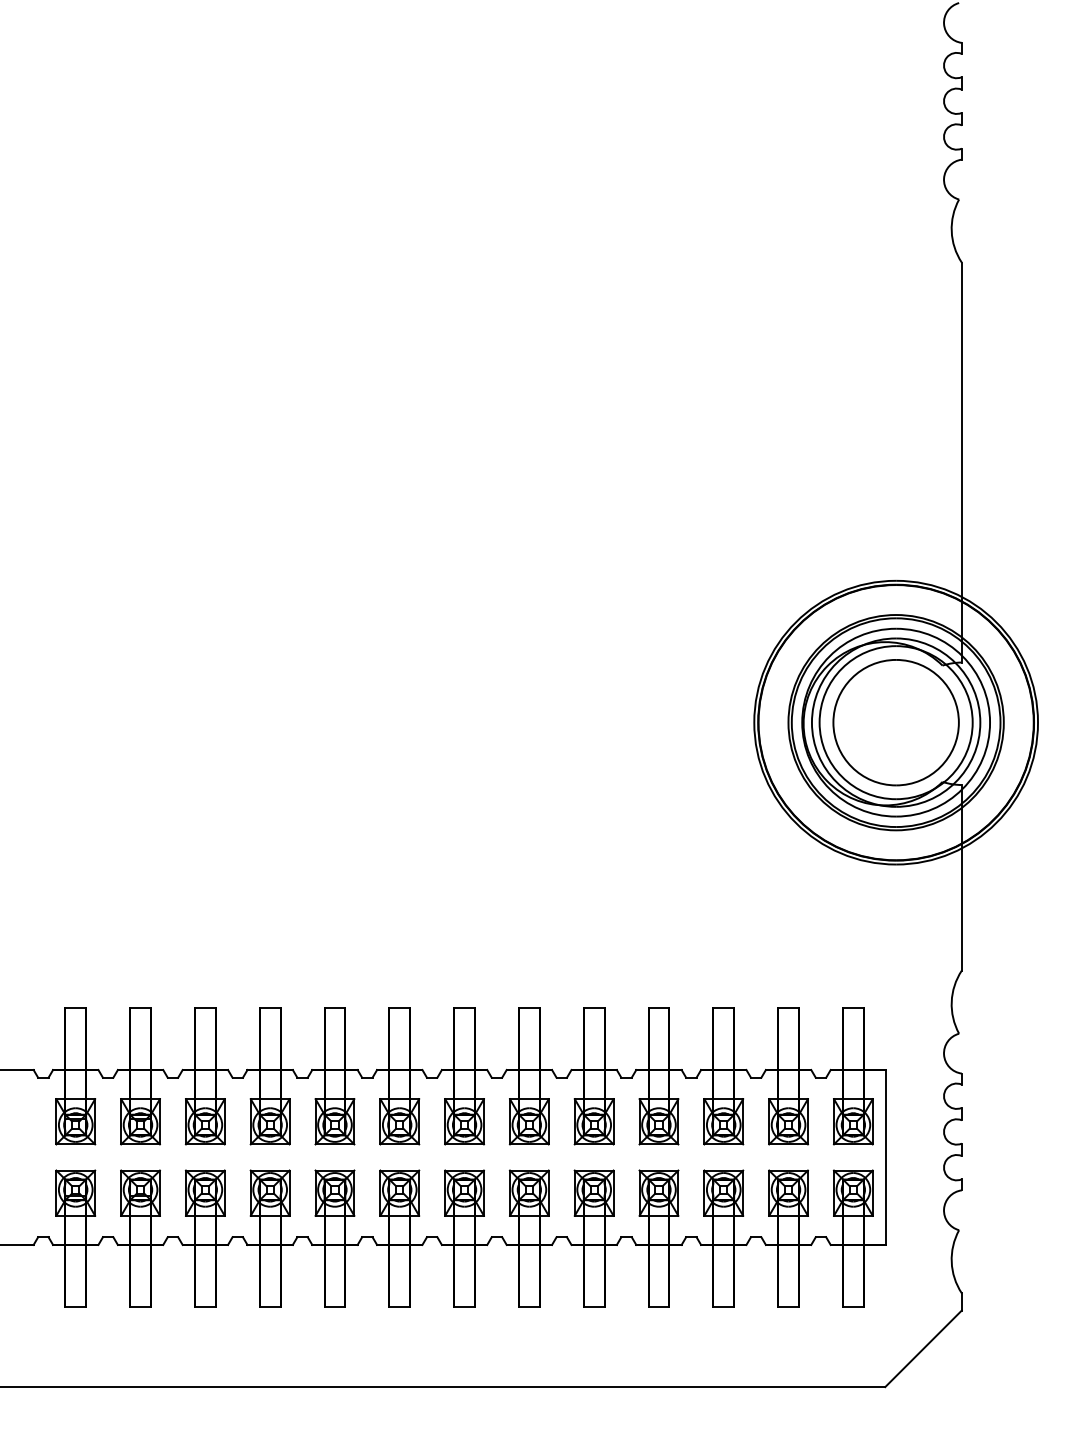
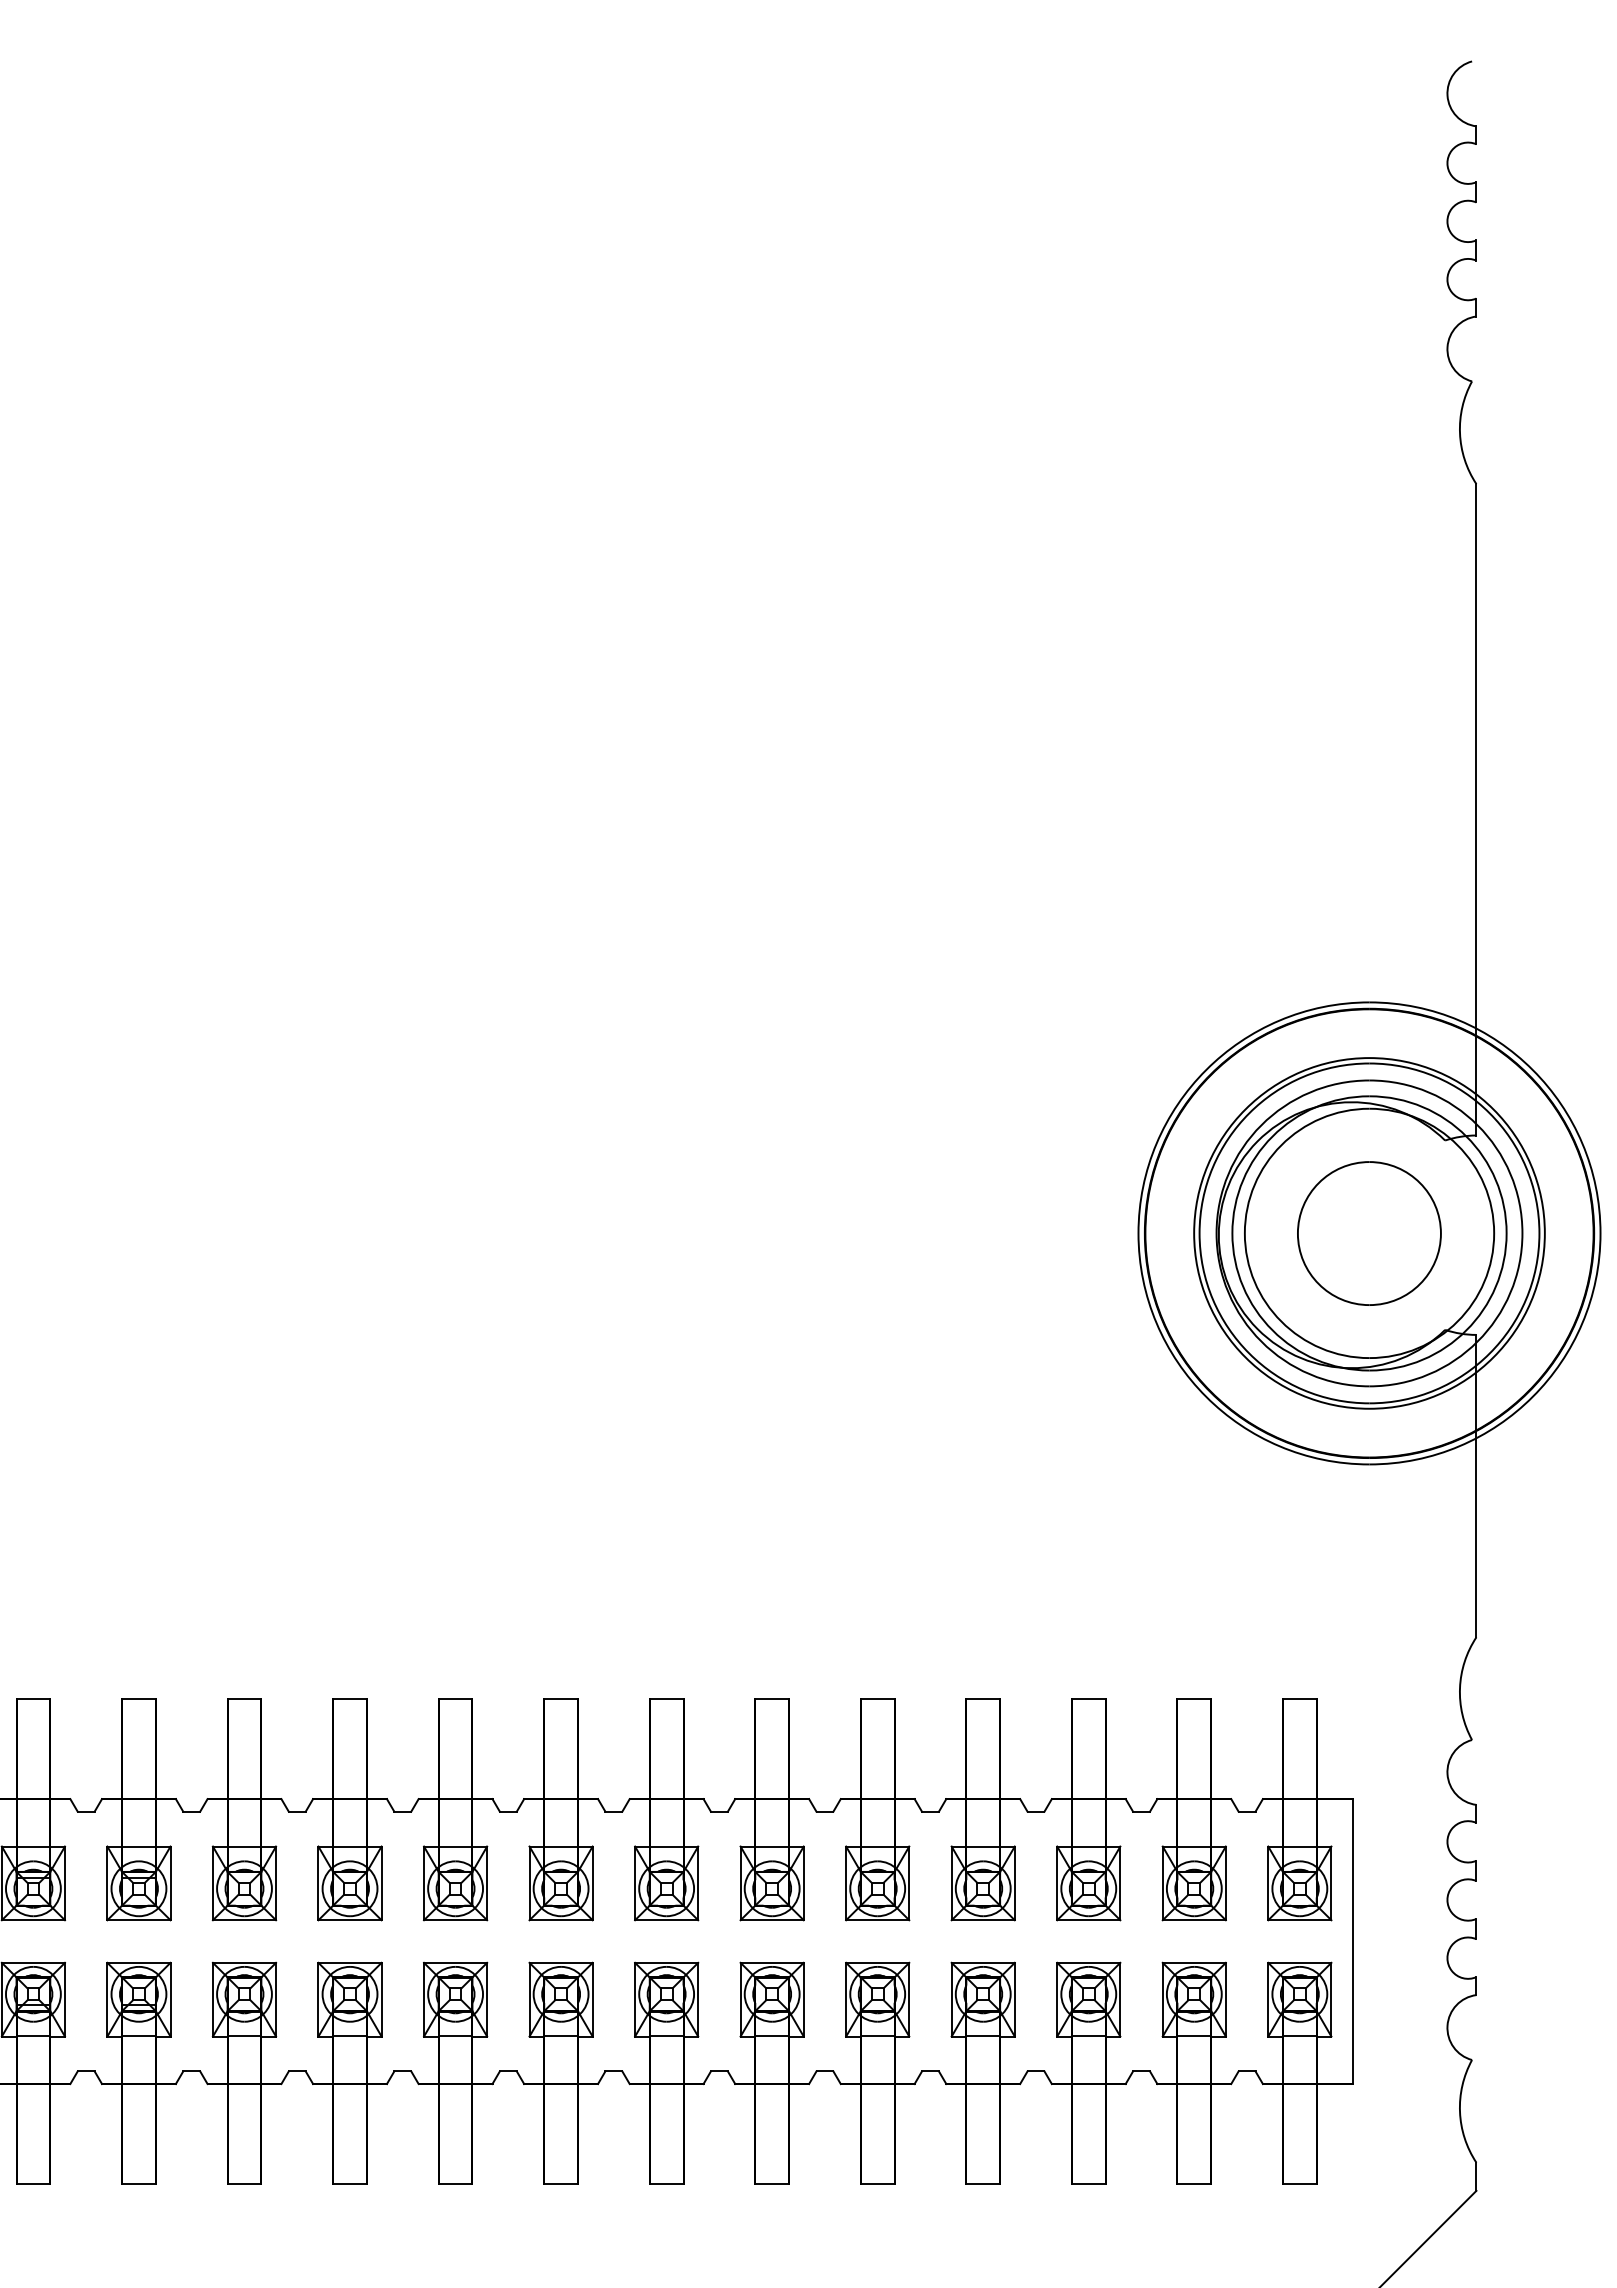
part: (895, 722) -> (1368, 1233), size x0.7

